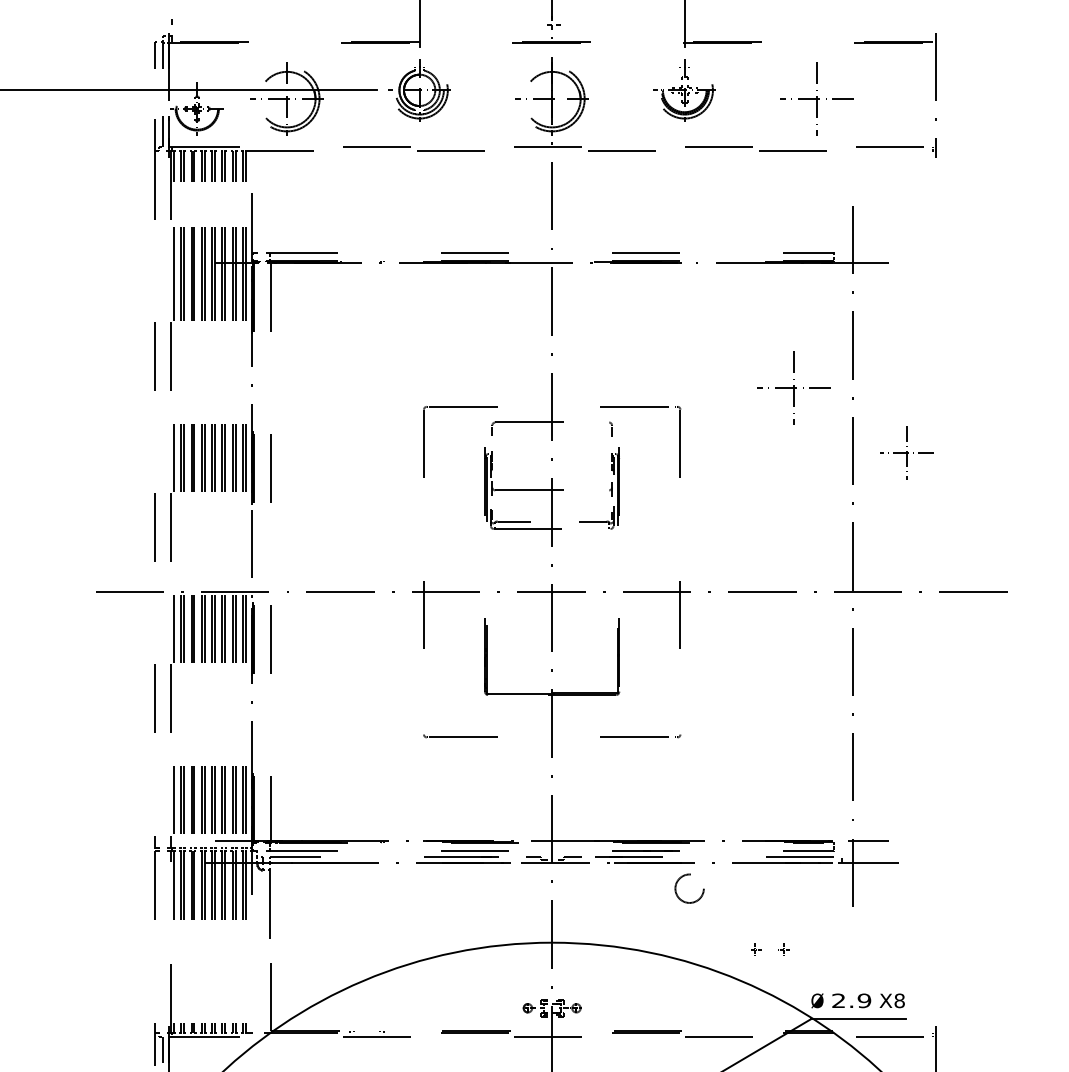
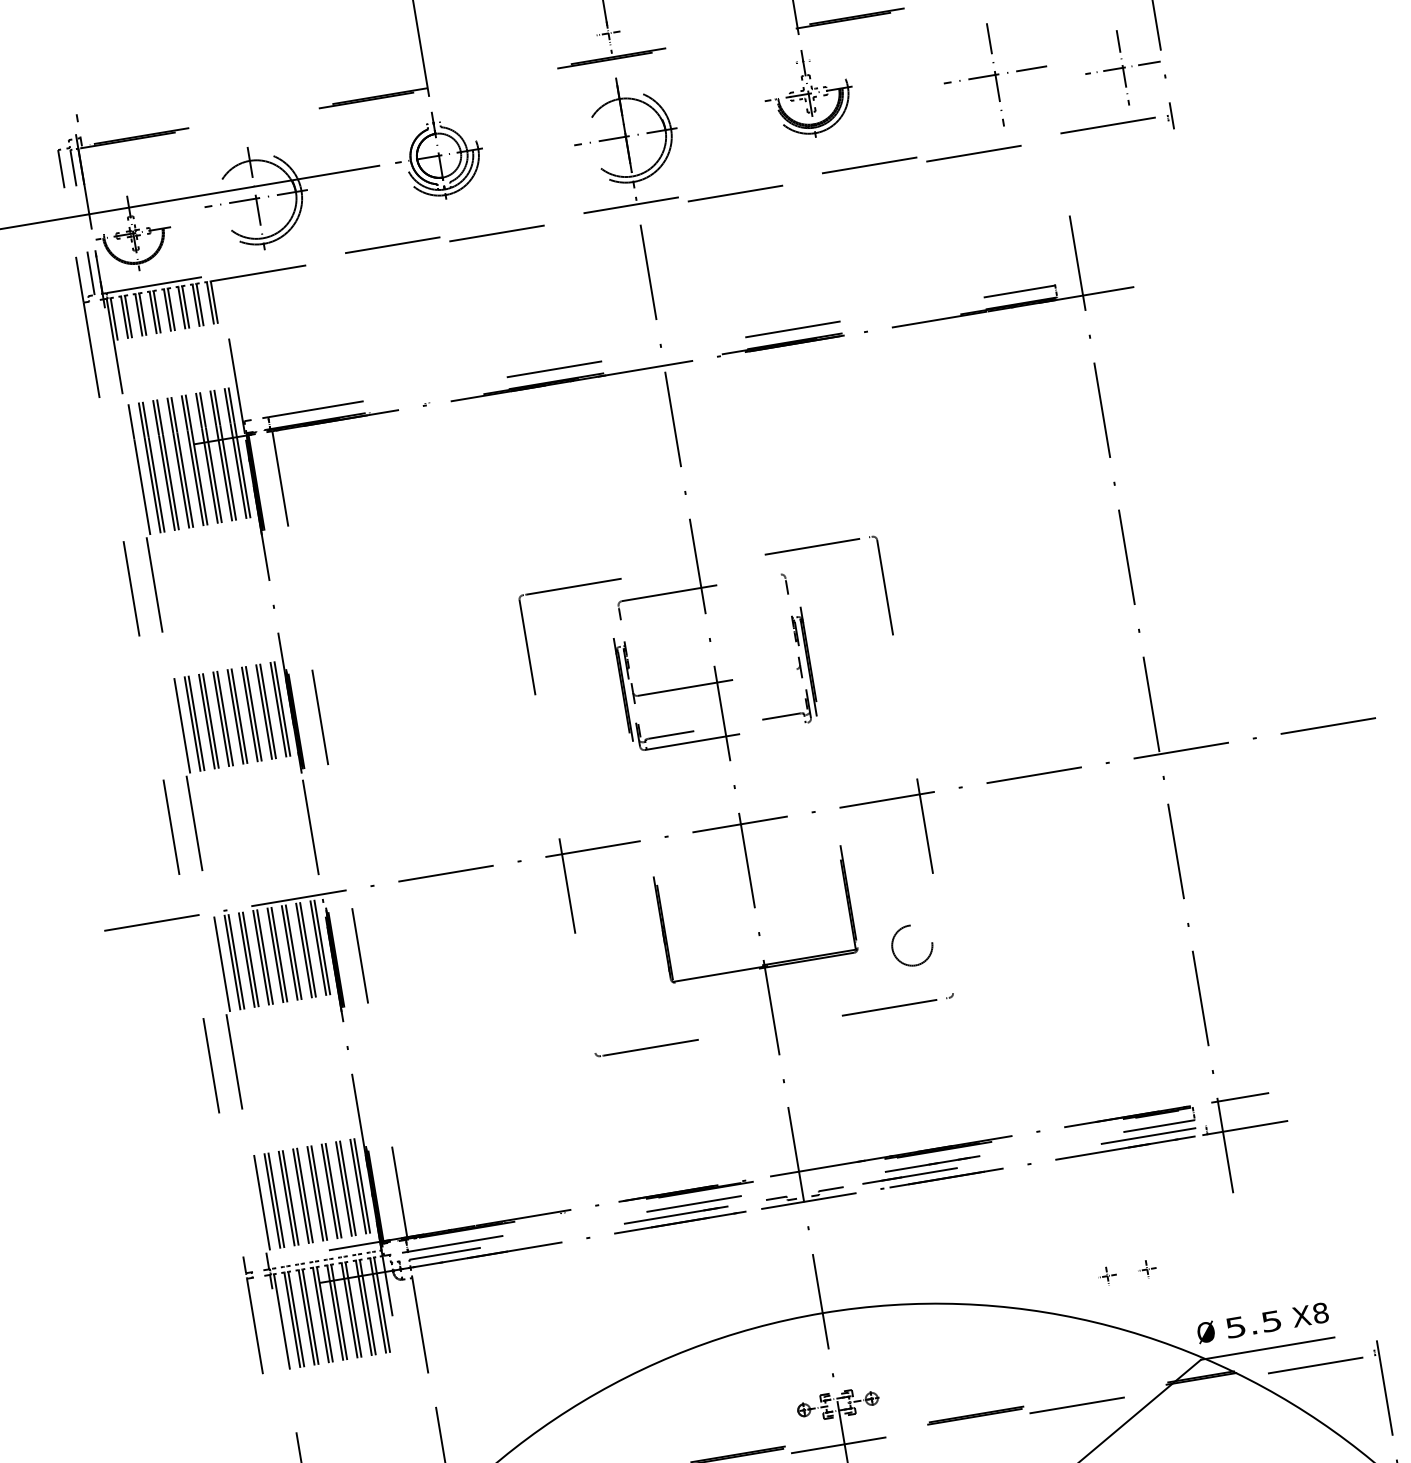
part: (793, 387) -> (1029, 482), removed
part: (906, 452) -> (1122, 67), moved
circle: (689, 888) -> (912, 945), moved
text: (851, 1000) -> (1253, 1323), 2.9 -> 5.5

